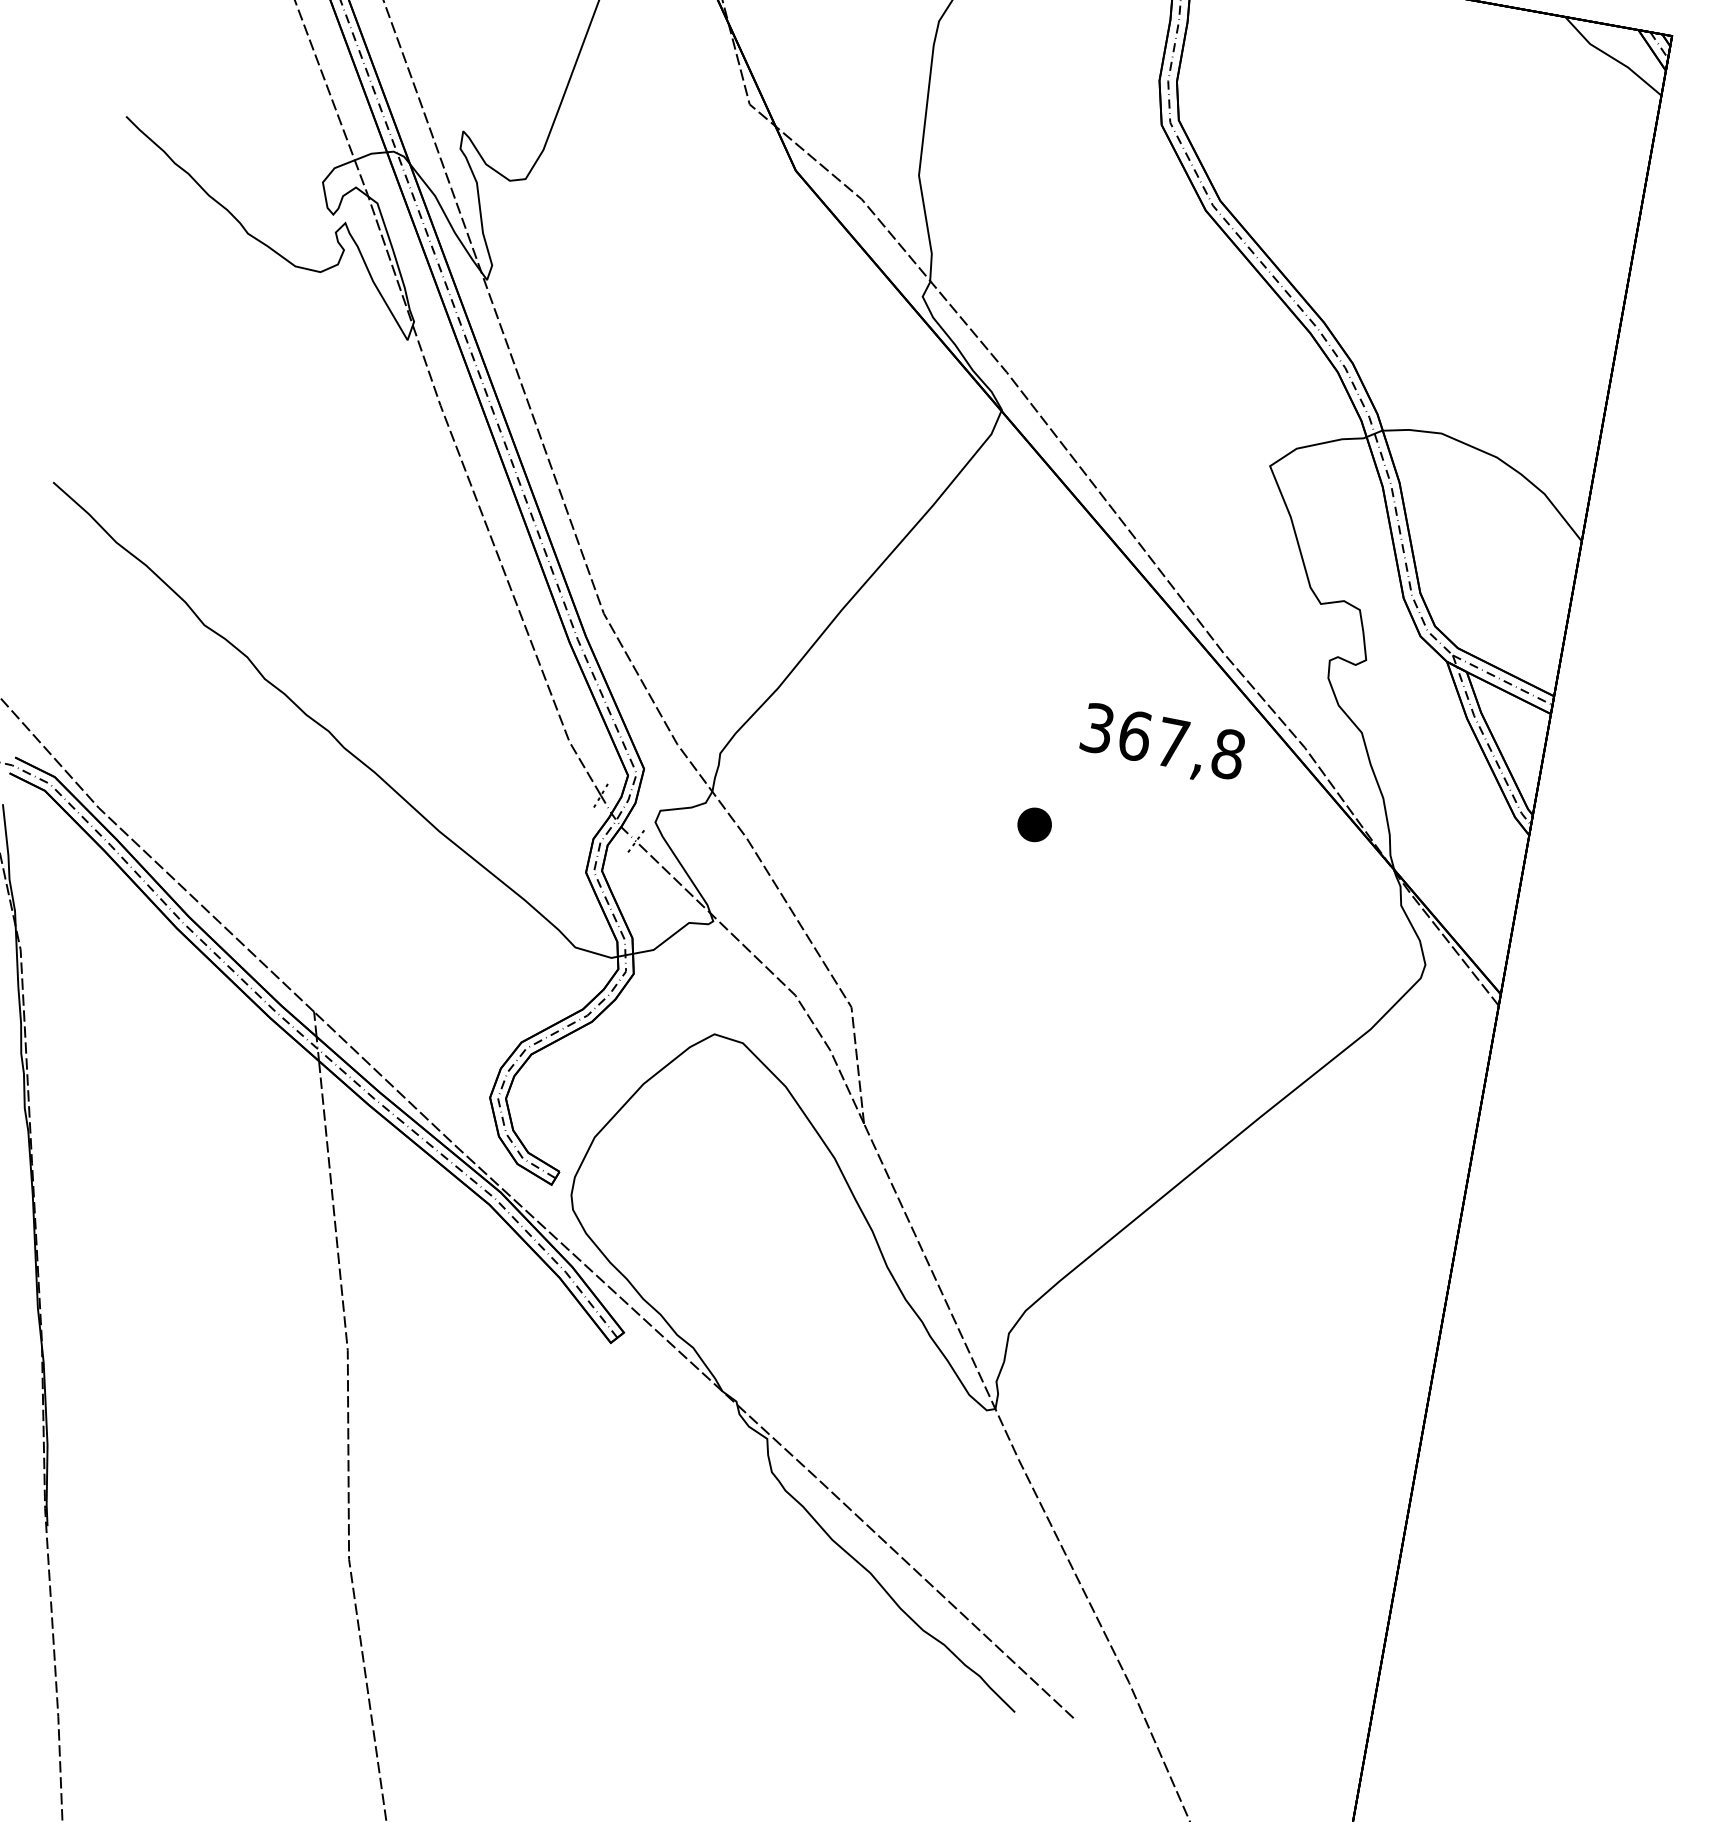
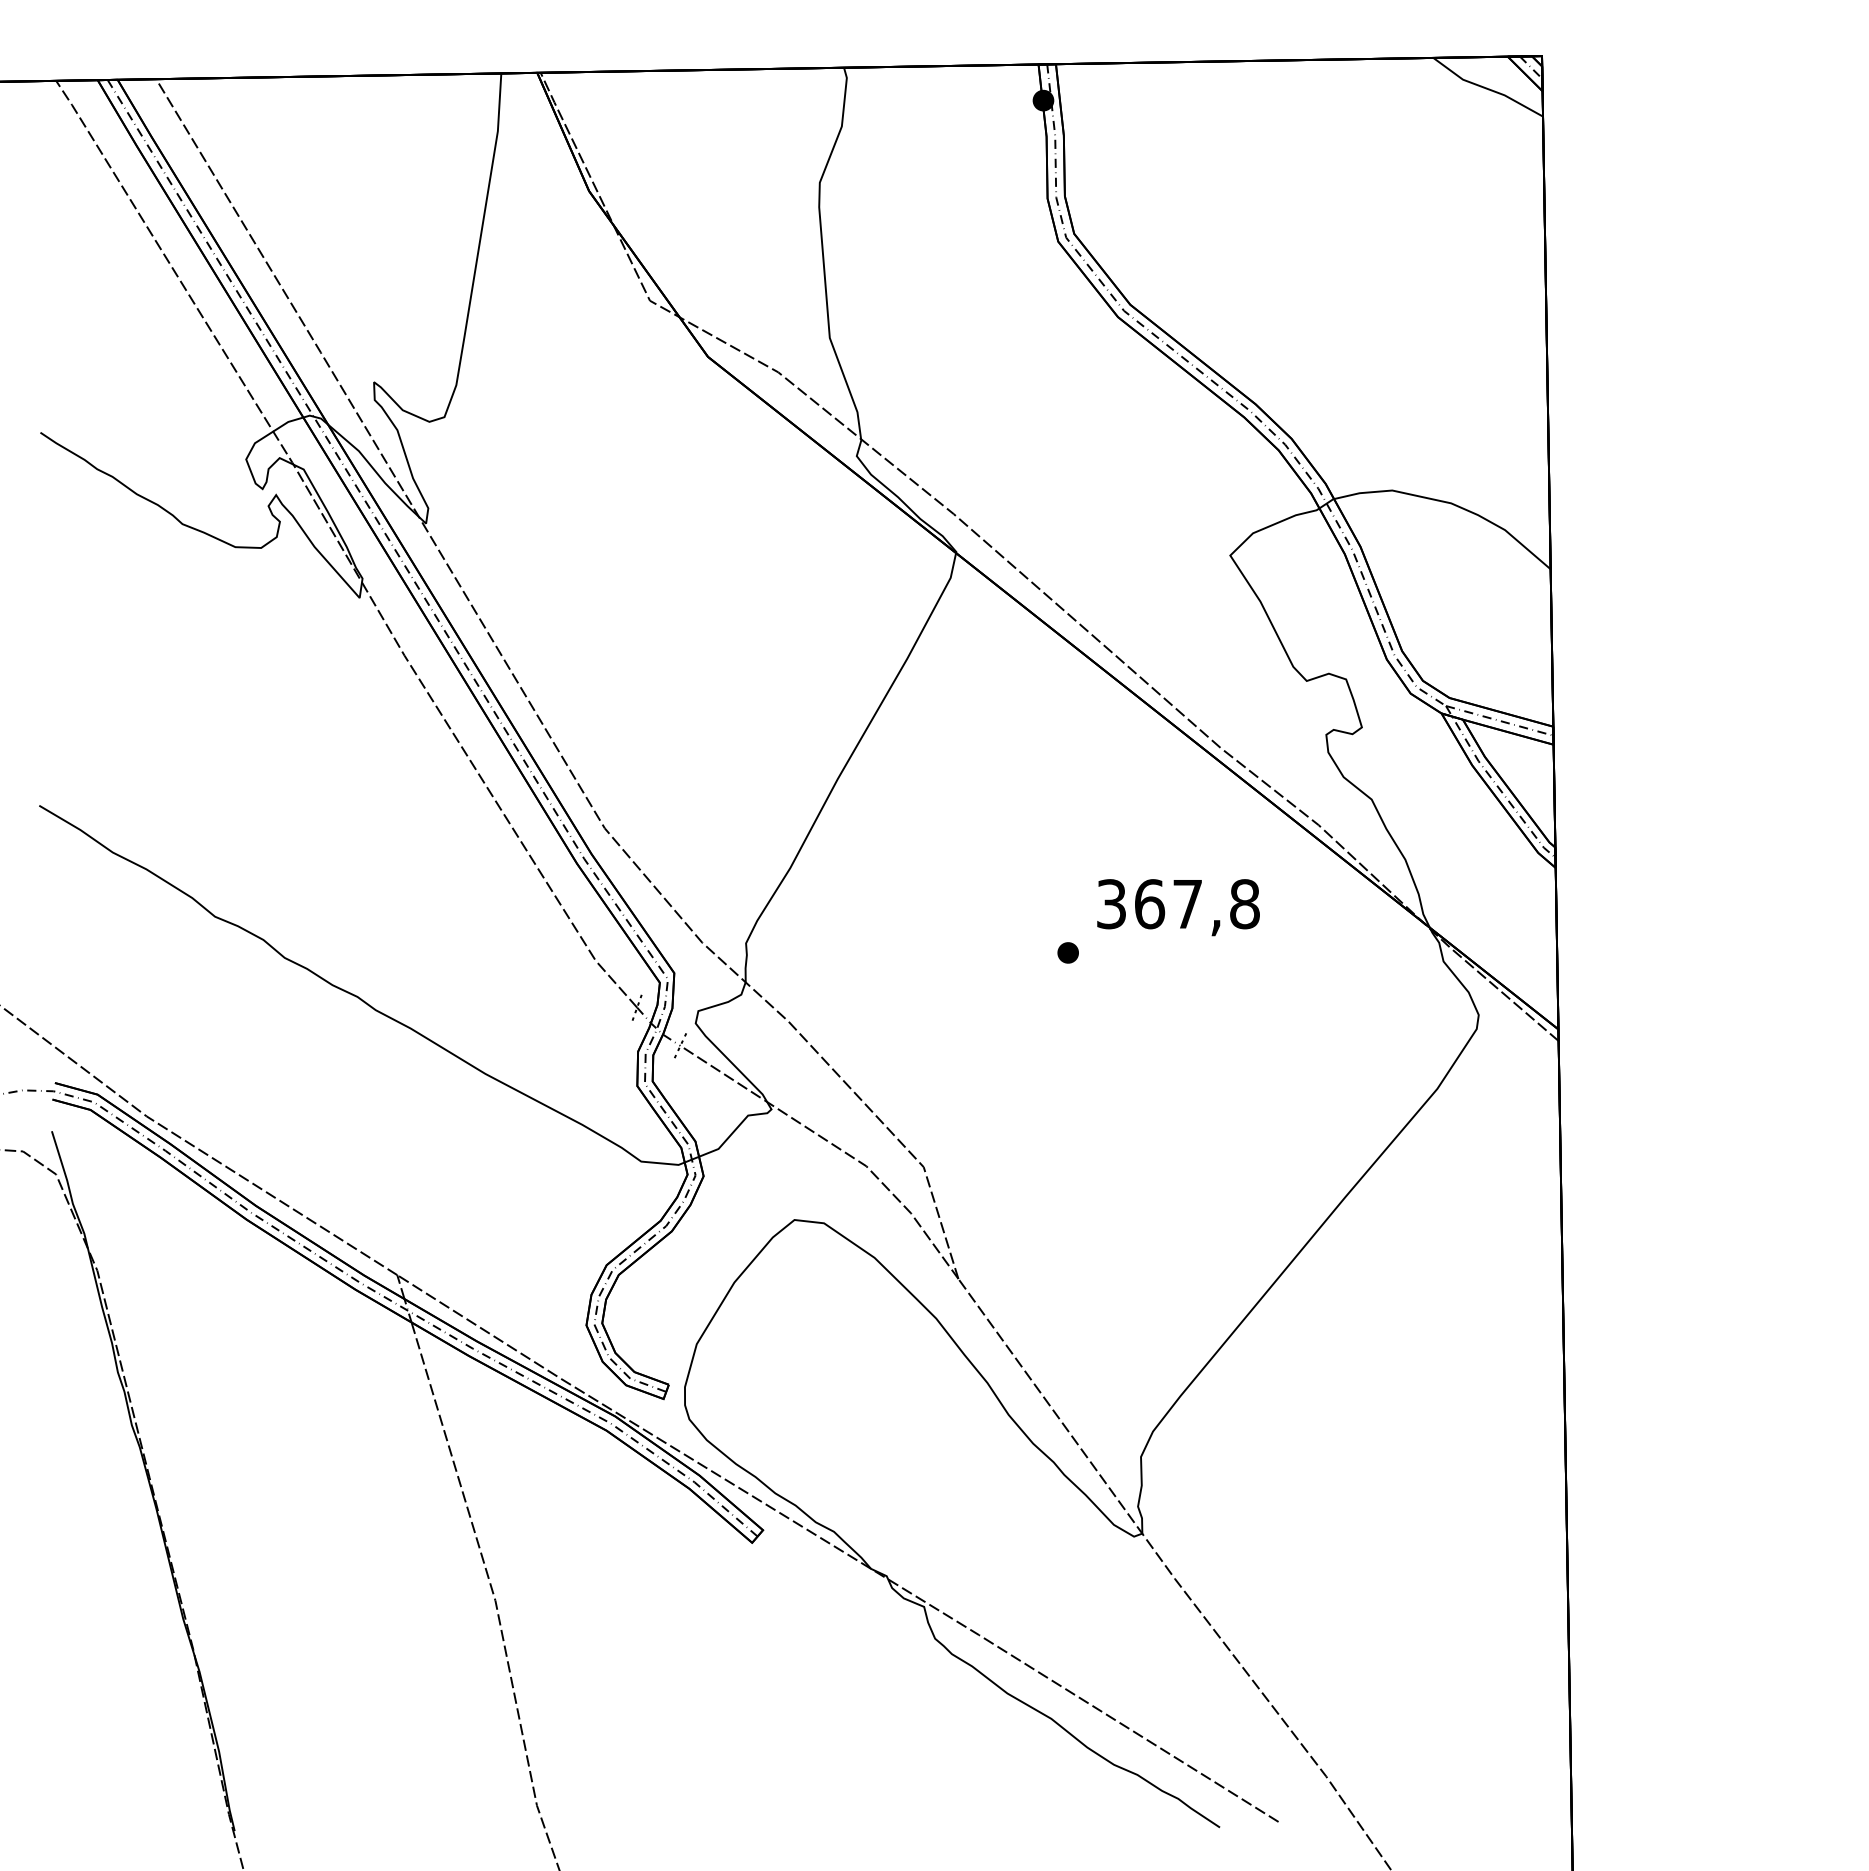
text: (1162, 744) -> (1178, 907), moved
part: (1033, 824) -> (1067, 952), size x0.62

